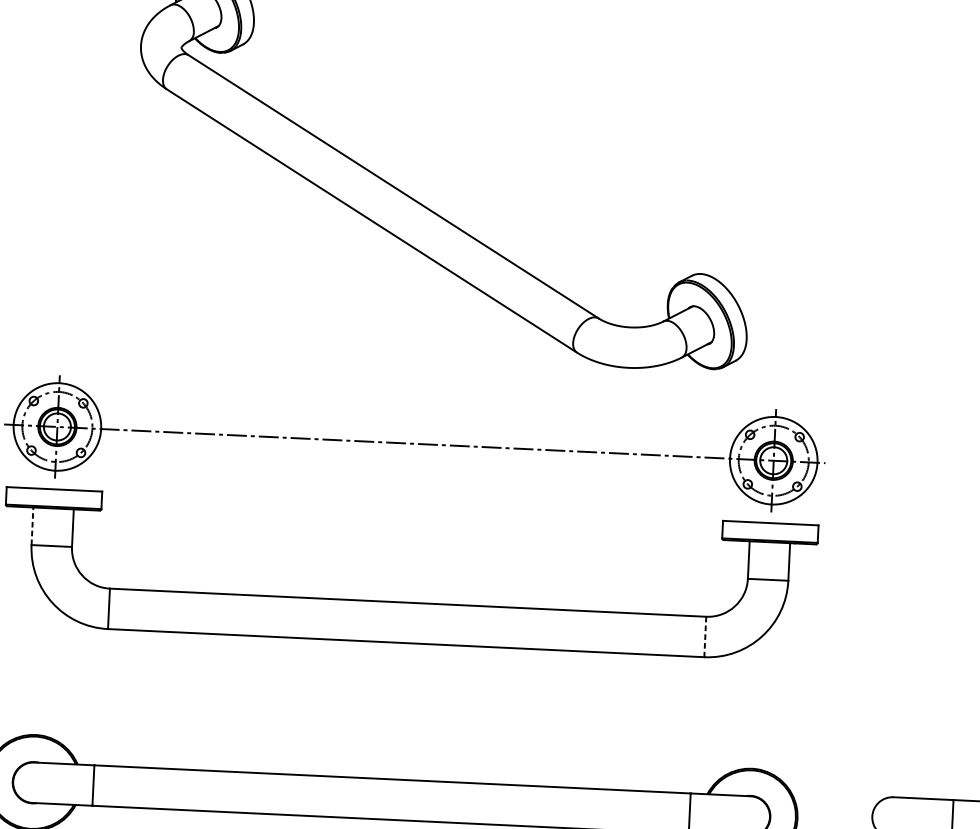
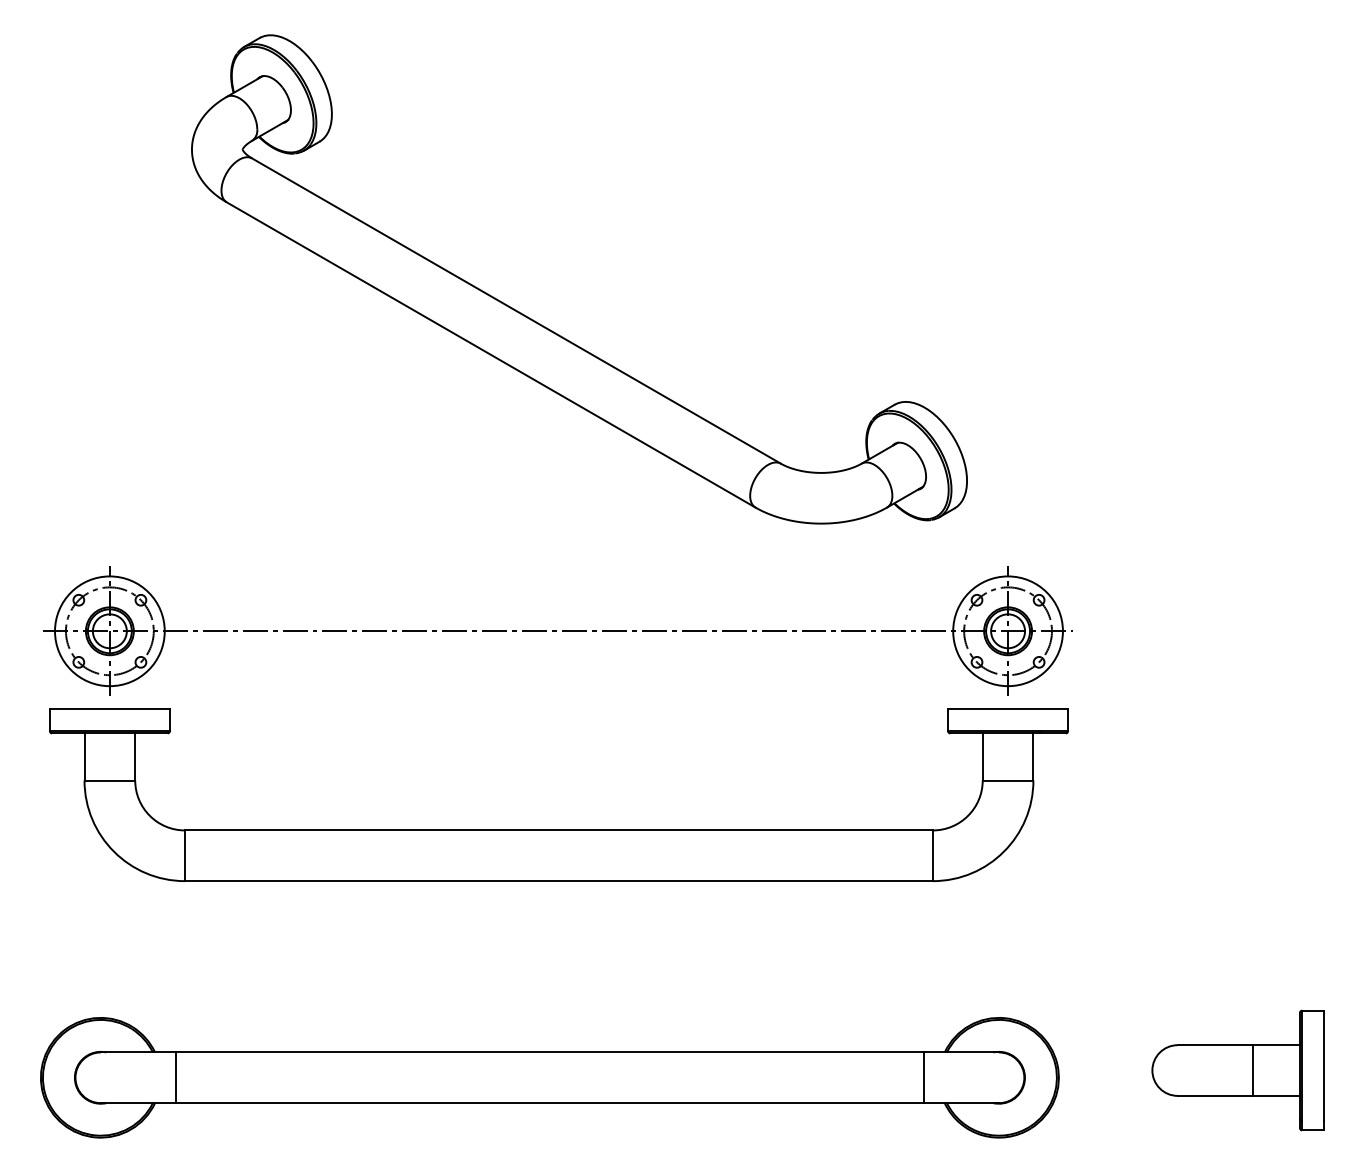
line: (32, 526) -> (84, 757), dashed -> solid
line: (705, 637) -> (932, 856), dashed -> solid

